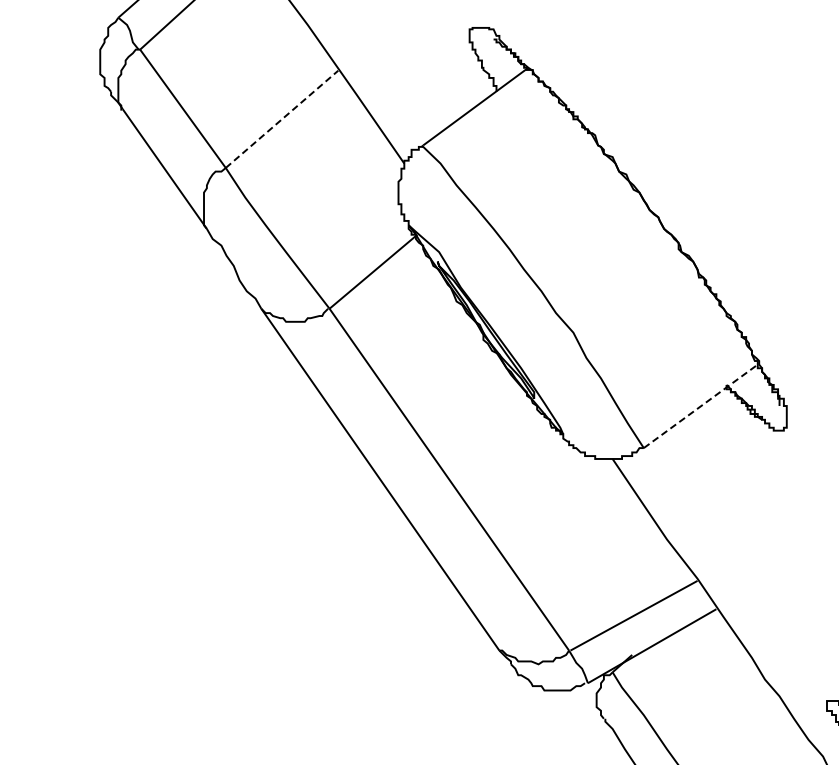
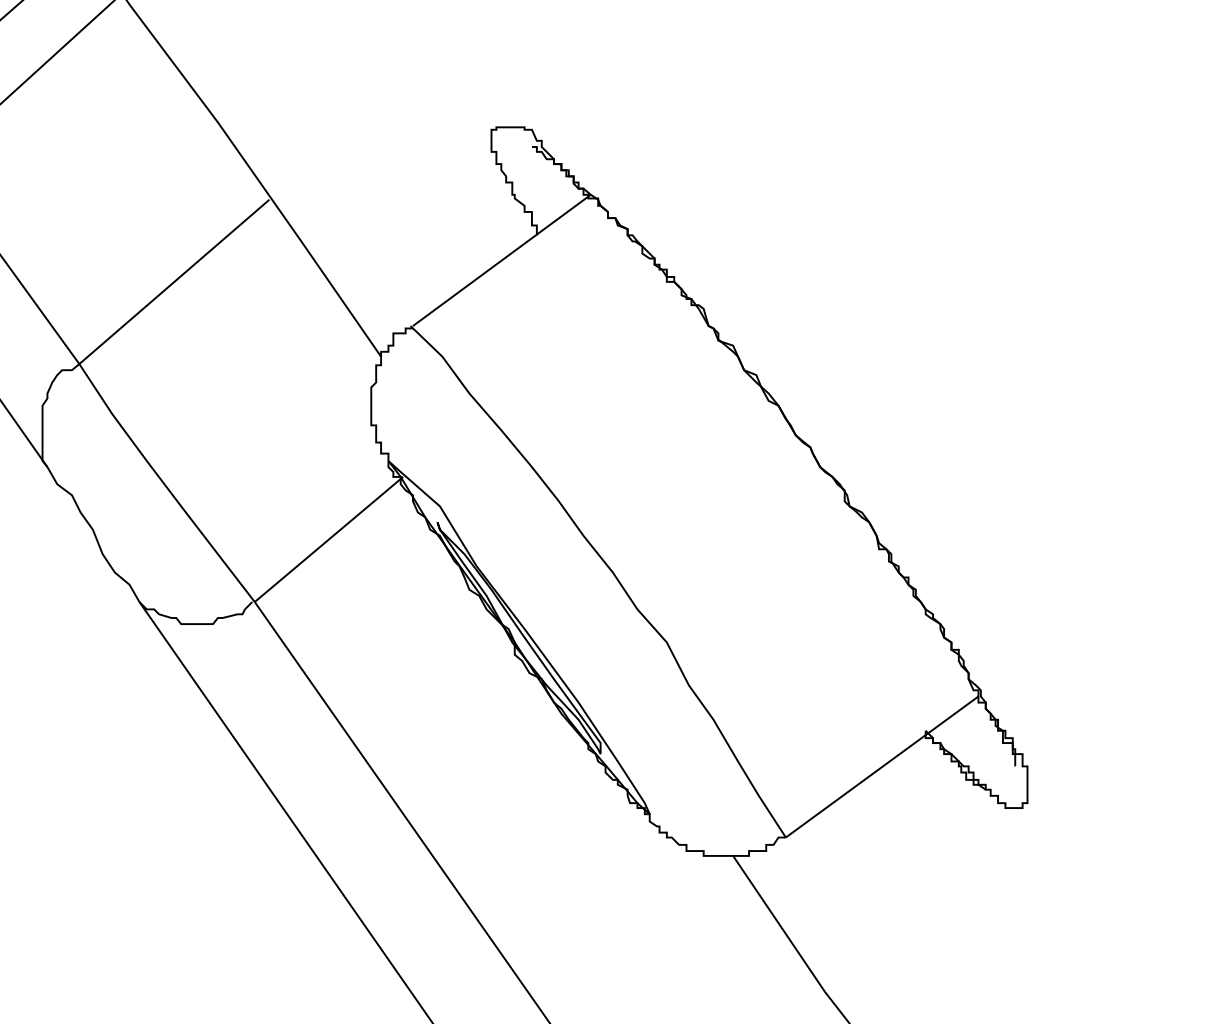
line: (282, 119) -> (175, 282), dashed -> solid
line: (700, 406) -> (881, 767), dashed -> solid

